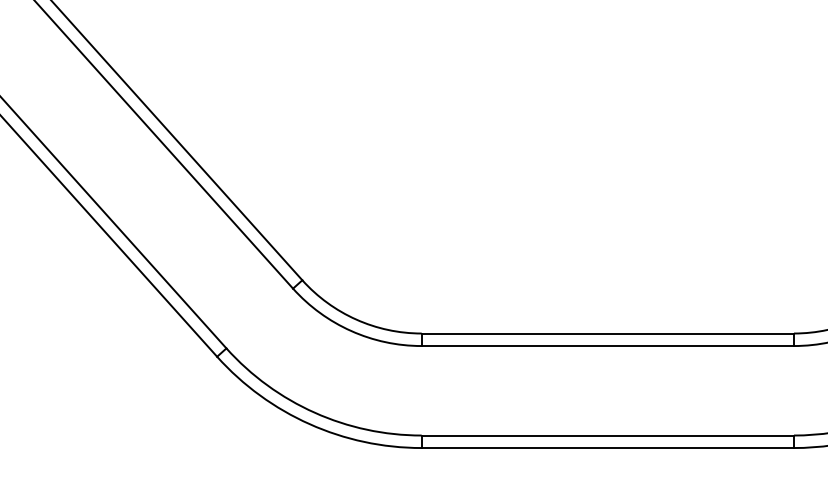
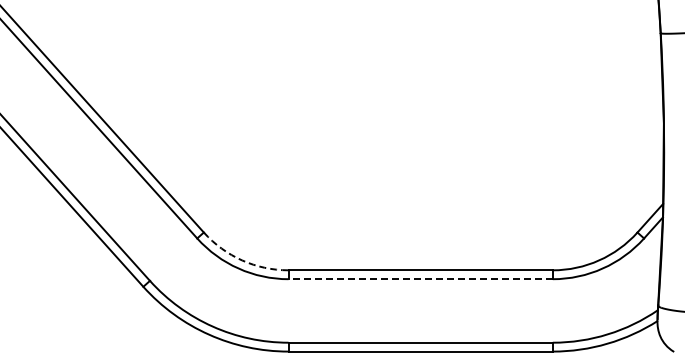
arc: (356, 319) -> (242, 260), solid -> dashed
line: (607, 346) -> (420, 279), solid -> dashed

